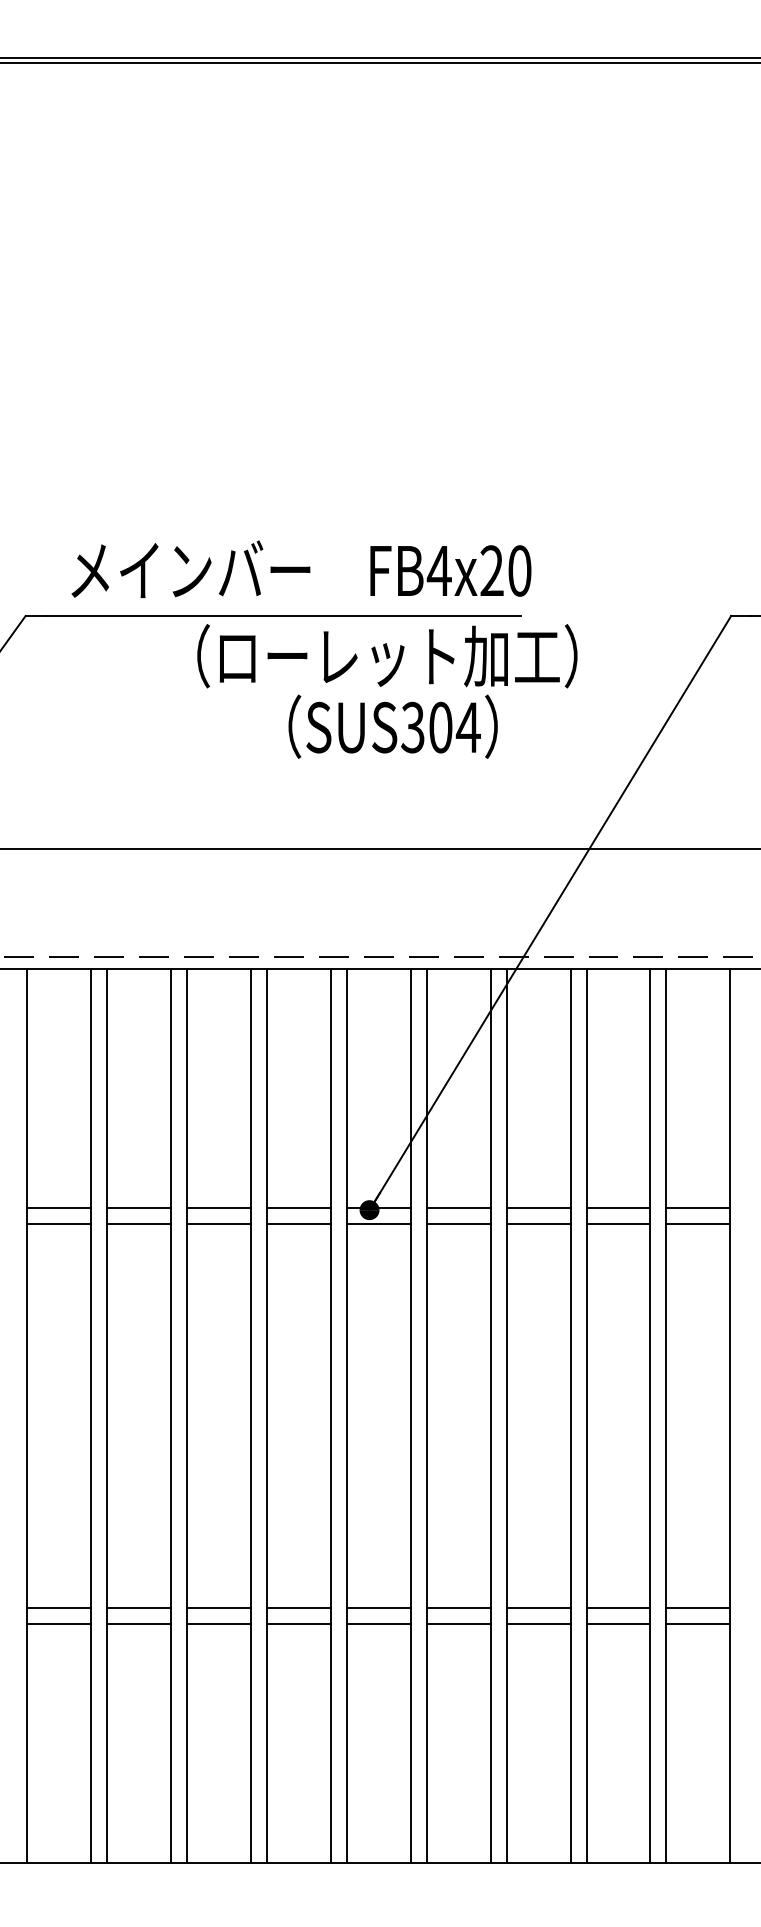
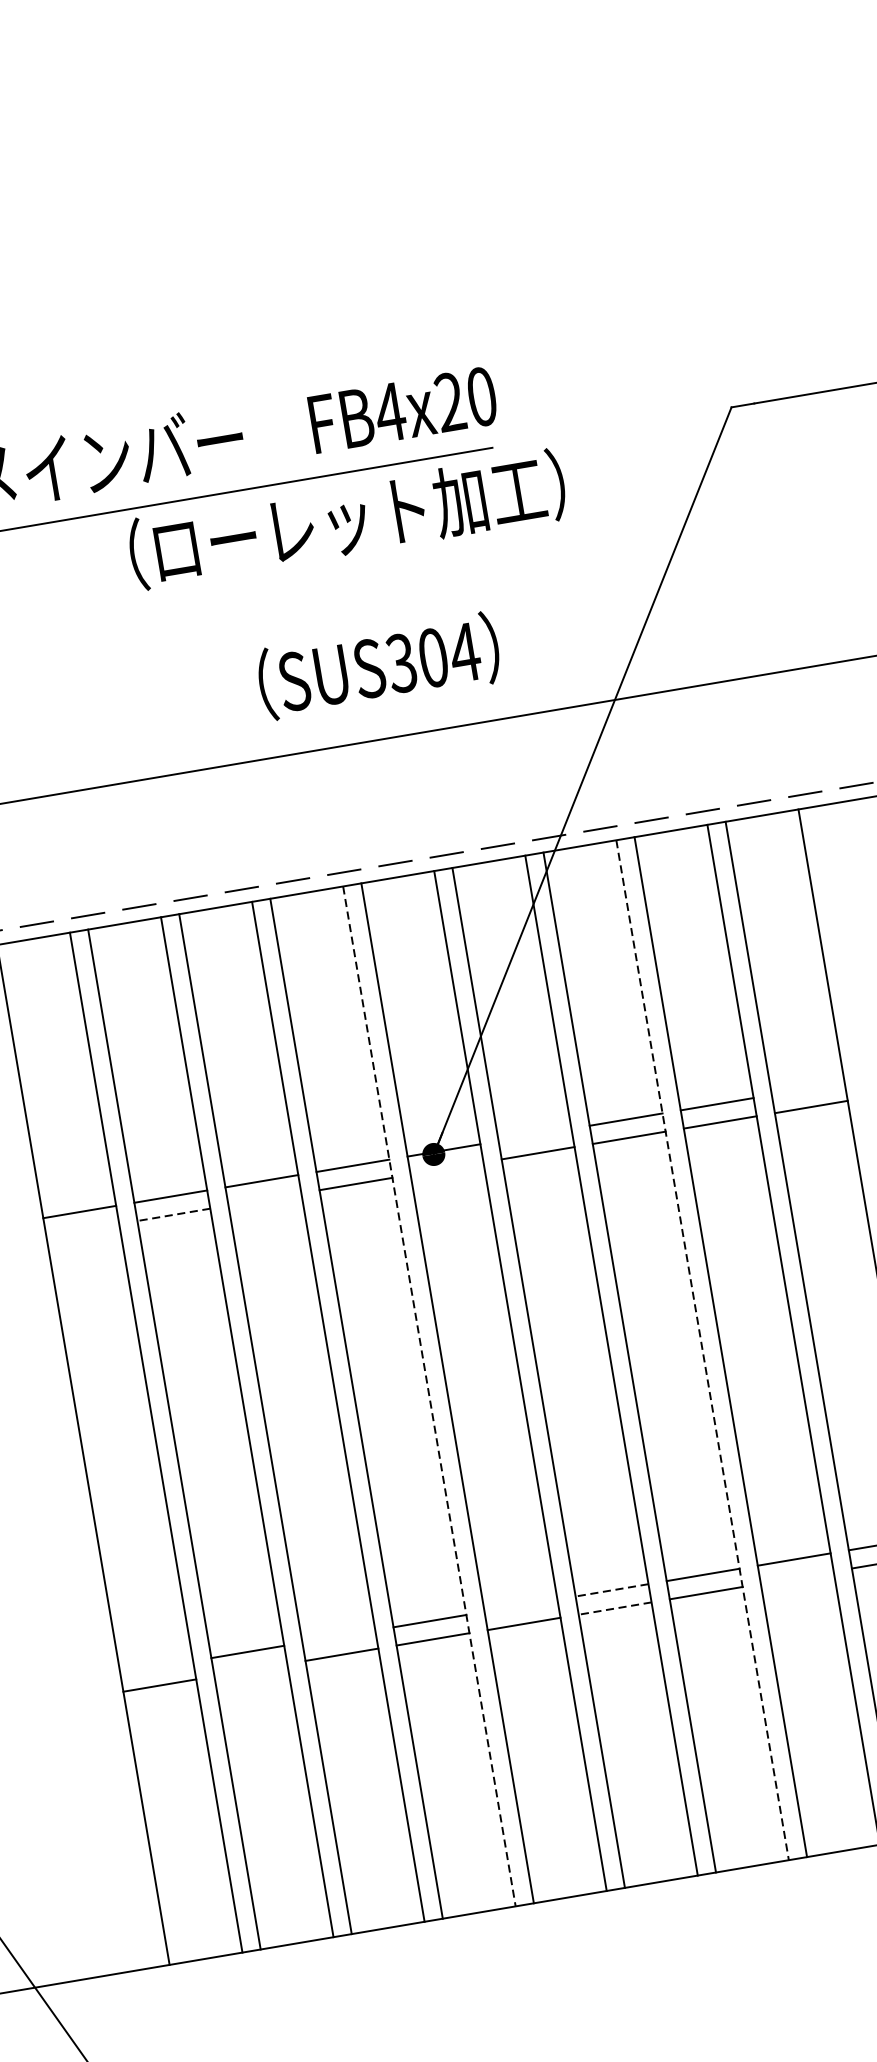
text: (392, 726) -> (378, 665), moved
line: (458, 1208) -> (534, 1135), removed
line: (698, 1208) -> (808, 1089), removed
line: (59, 1224) -> (83, 1230), removed
line: (139, 1224) -> (174, 1215), solid -> dashed
line: (219, 1224) -> (265, 1199), removed
line: (378, 1224) -> (446, 1169), removed
line: (330, 1416) -> (429, 1397), solid -> dashed
line: (570, 1416) -> (702, 1350), solid -> dashed
line: (59, 1607) -> (156, 1667), removed
line: (219, 1607) -> (339, 1636), removed
line: (378, 1607) -> (520, 1605), removed
line: (458, 1607) -> (611, 1590), solid -> dashed
line: (139, 1623) -> (251, 1670), removed
line: (458, 1623) -> (614, 1608), solid -> dashed
line: (618, 1623) -> (797, 1577), removed

